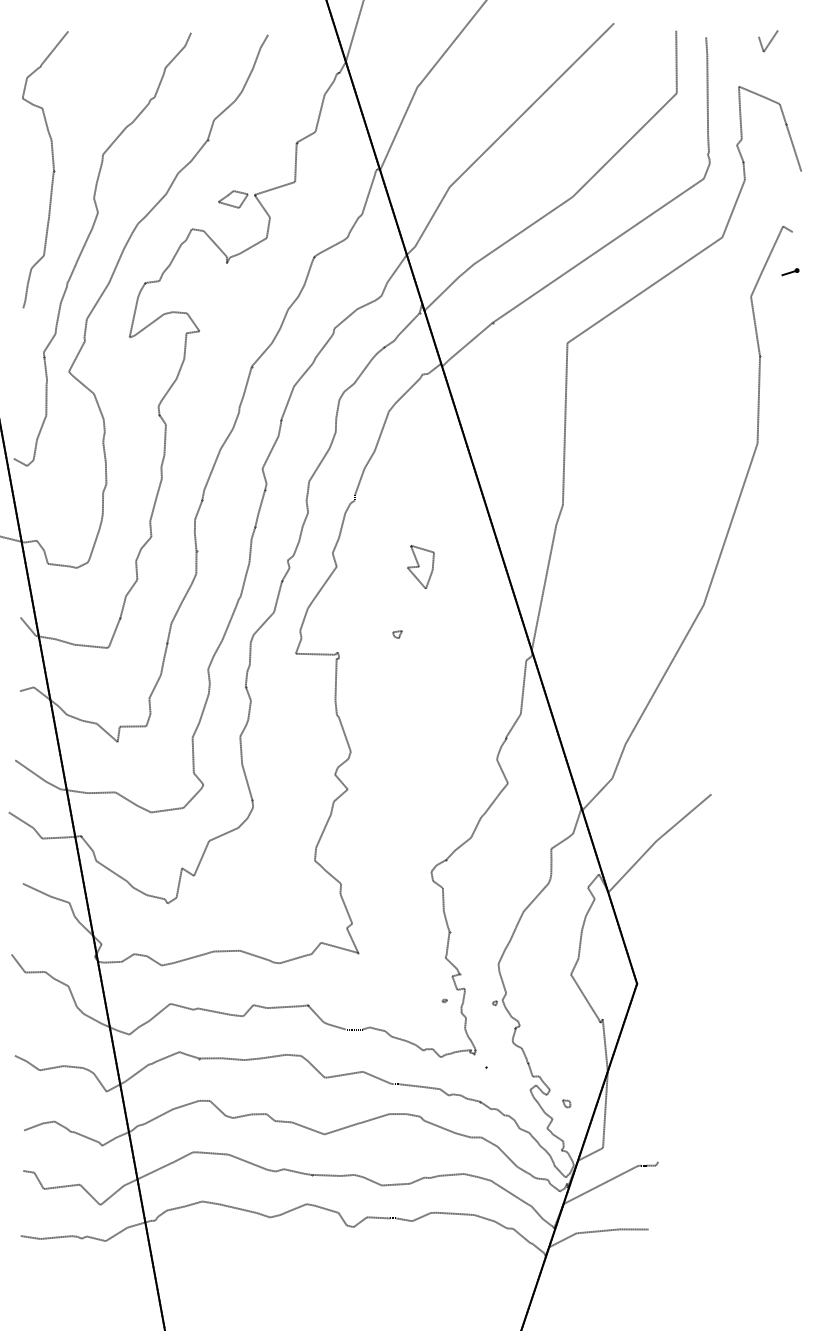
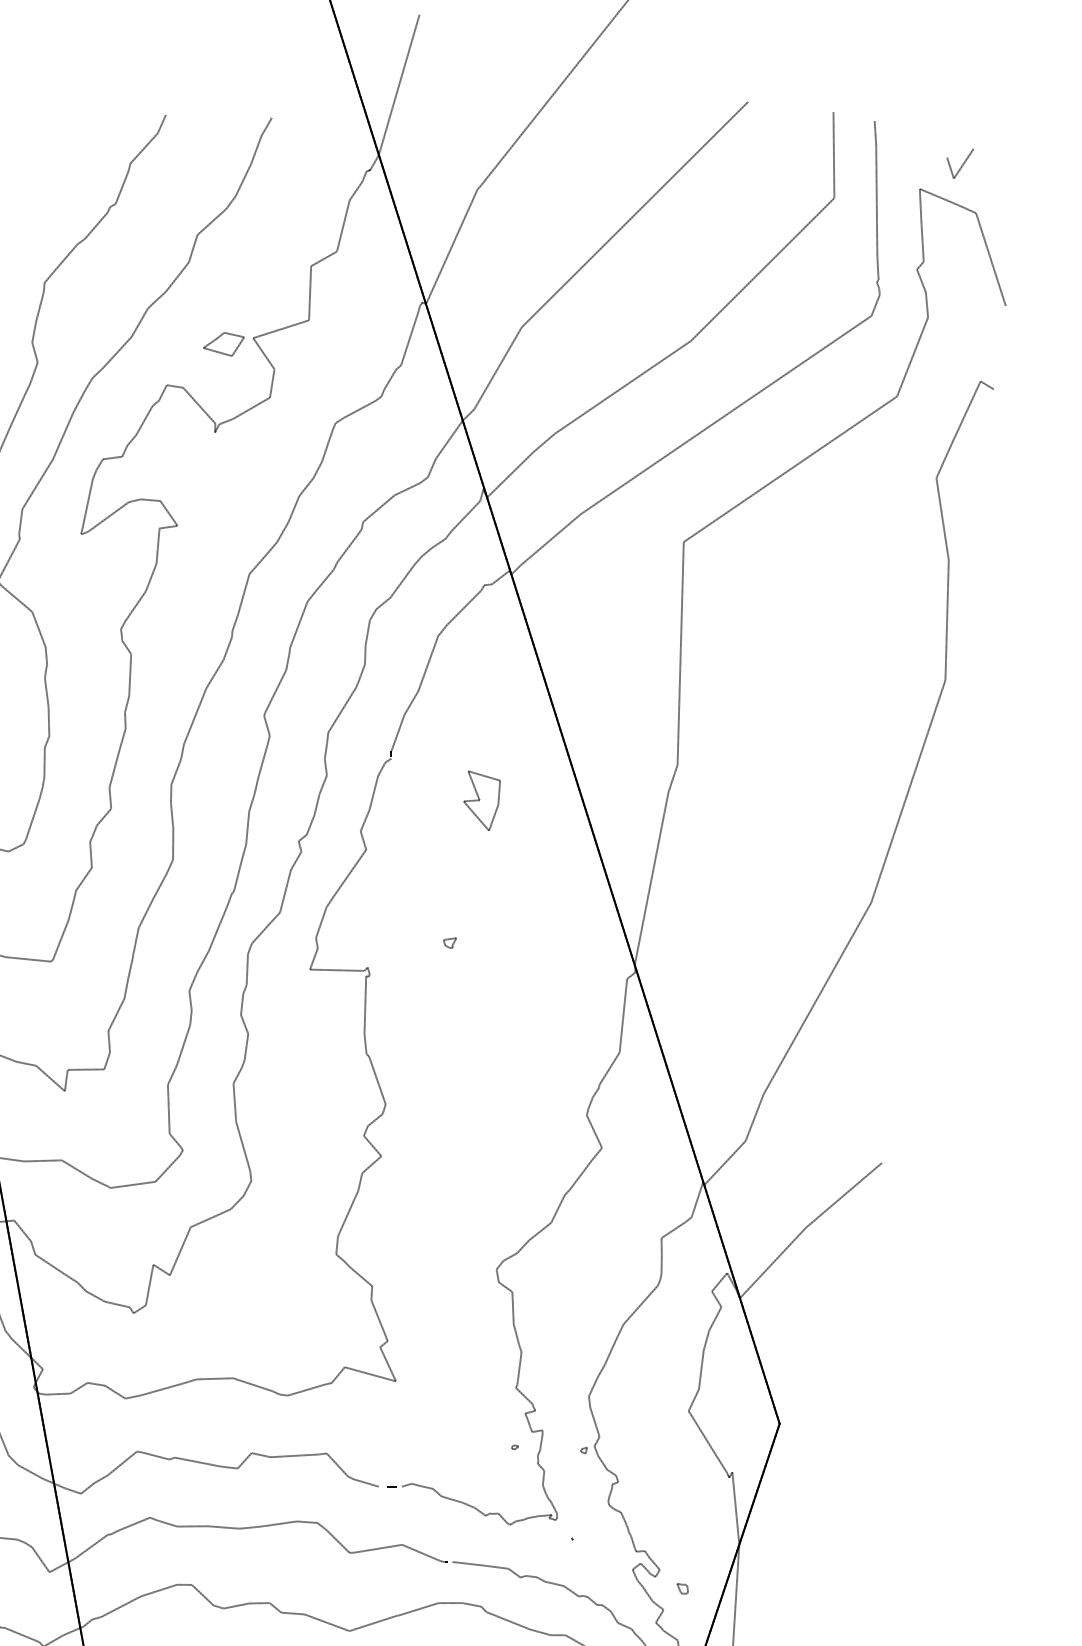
line: (769, 41) -> (961, 164), moved
part: (790, 272) -> (990, 444), removed
part: (420, 567) -> (481, 801), moved

